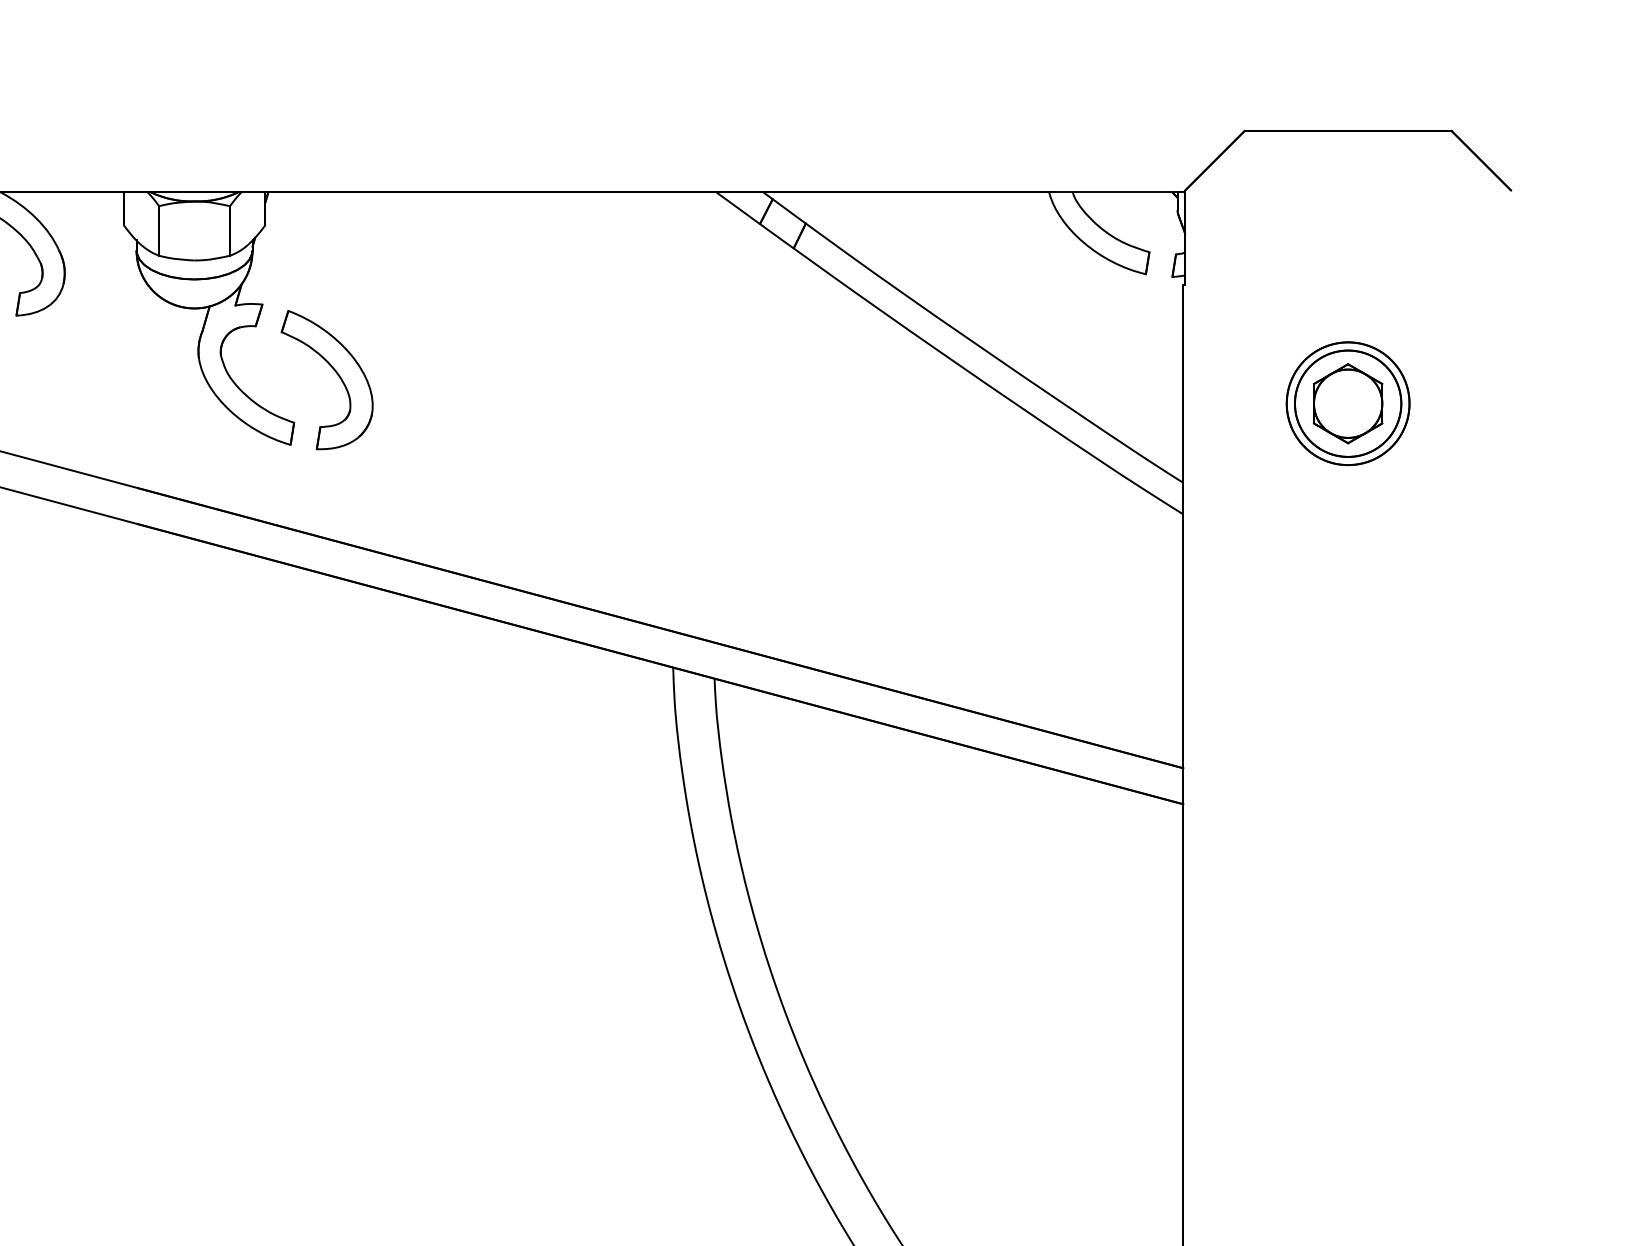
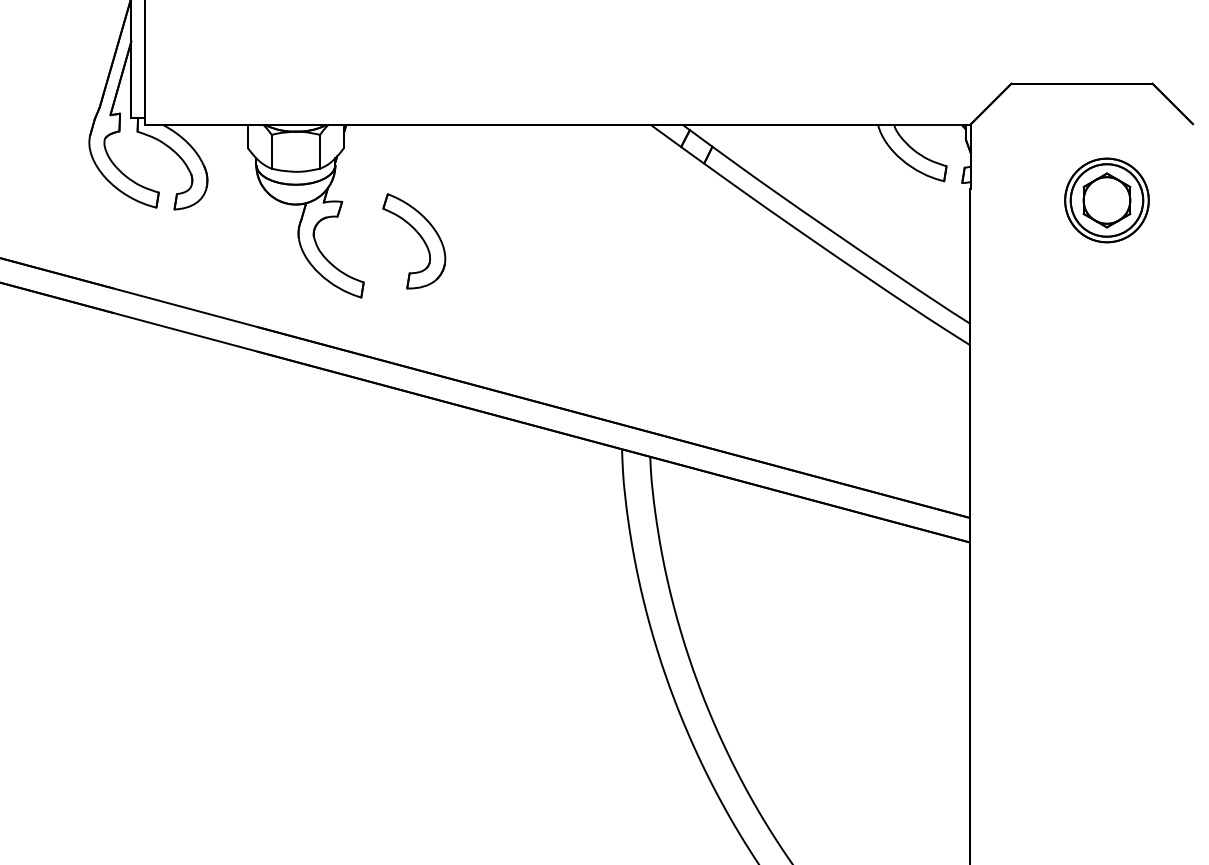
part: (334, 372) -> (419, 236), moved
part: (1347, 403) -> (1106, 200), moved

